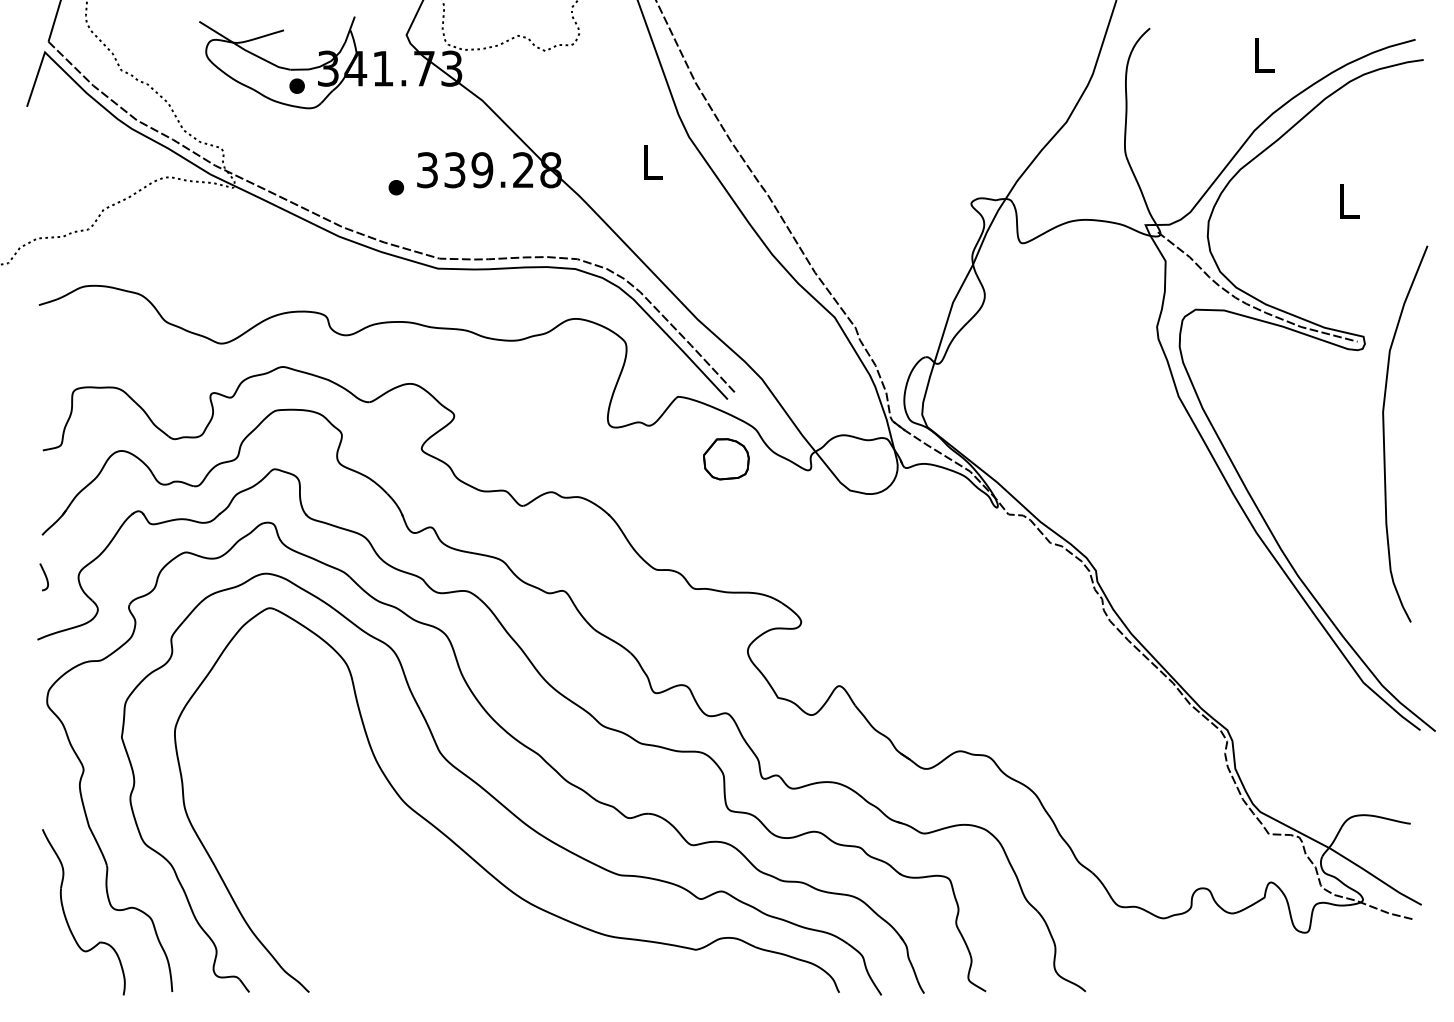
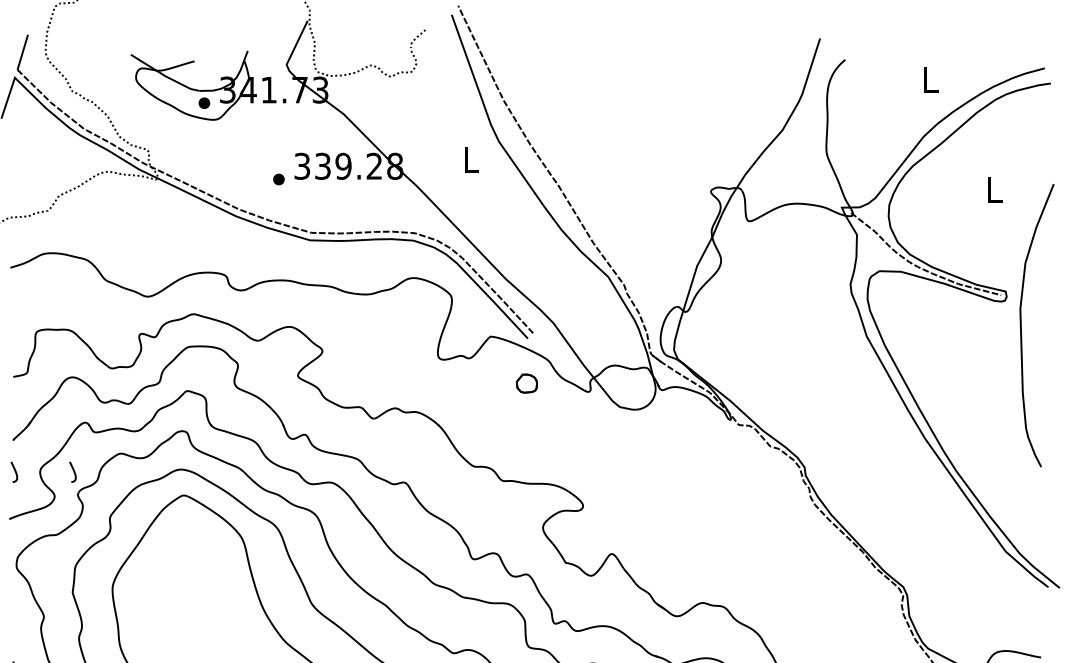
curve: (1384, 433) -> (1021, 325), moved
part: (726, 459) -> (527, 383), size x0.6
curve: (123, 577) -> (73, 472), added

